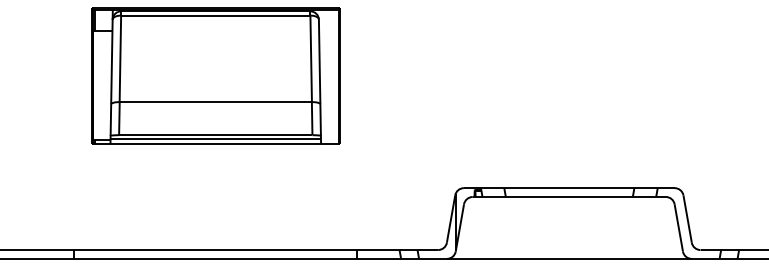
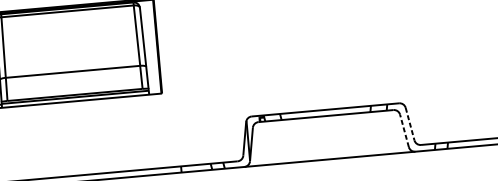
line: (687, 219) -> (410, 124), solid -> dashed
line: (678, 227) -> (404, 130), solid -> dashed

